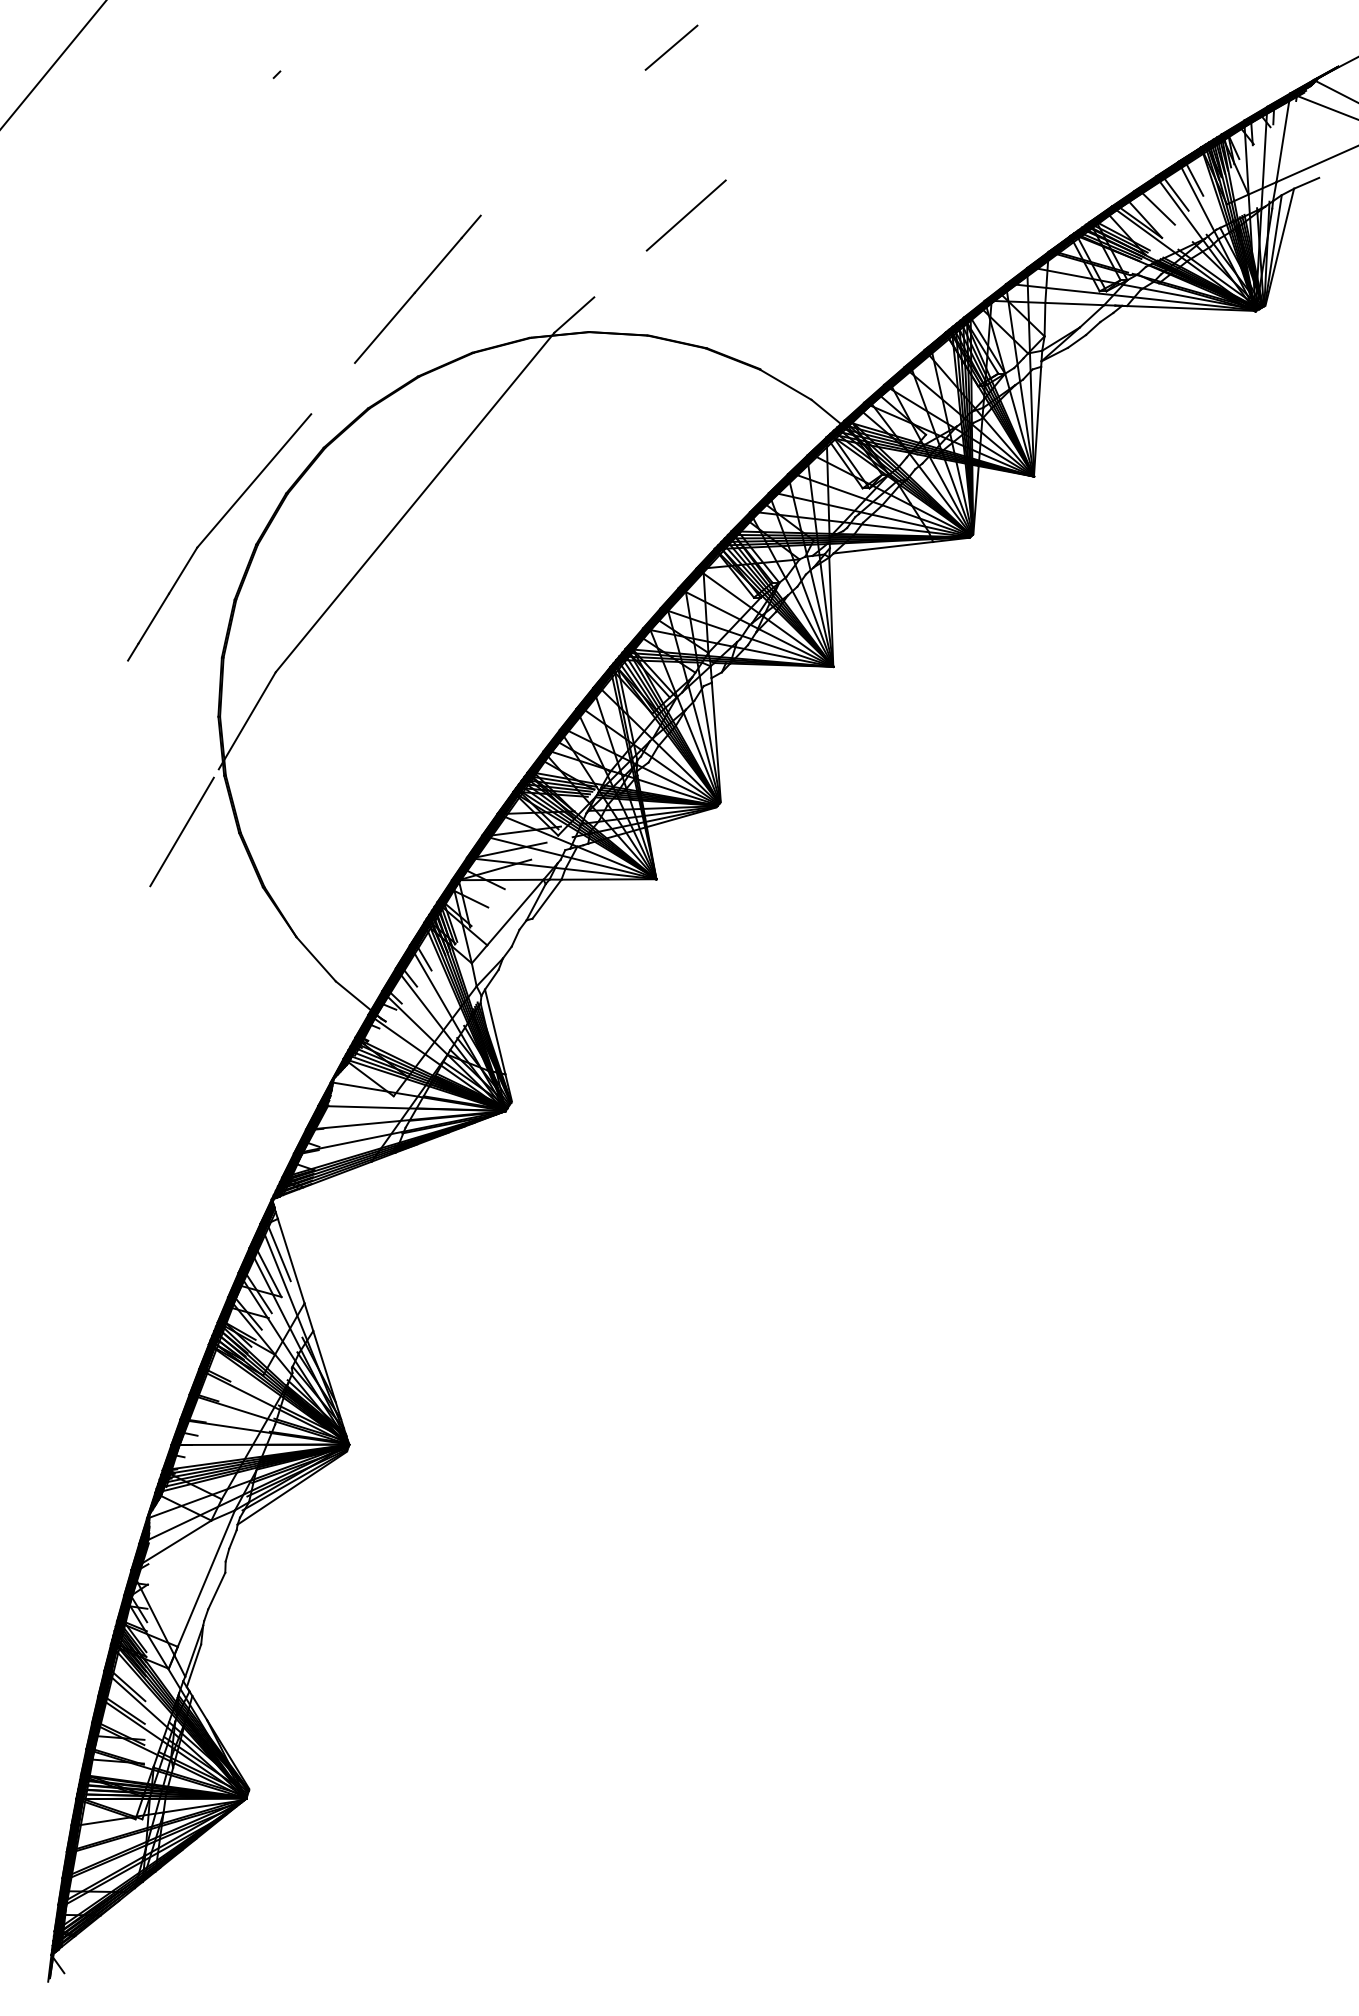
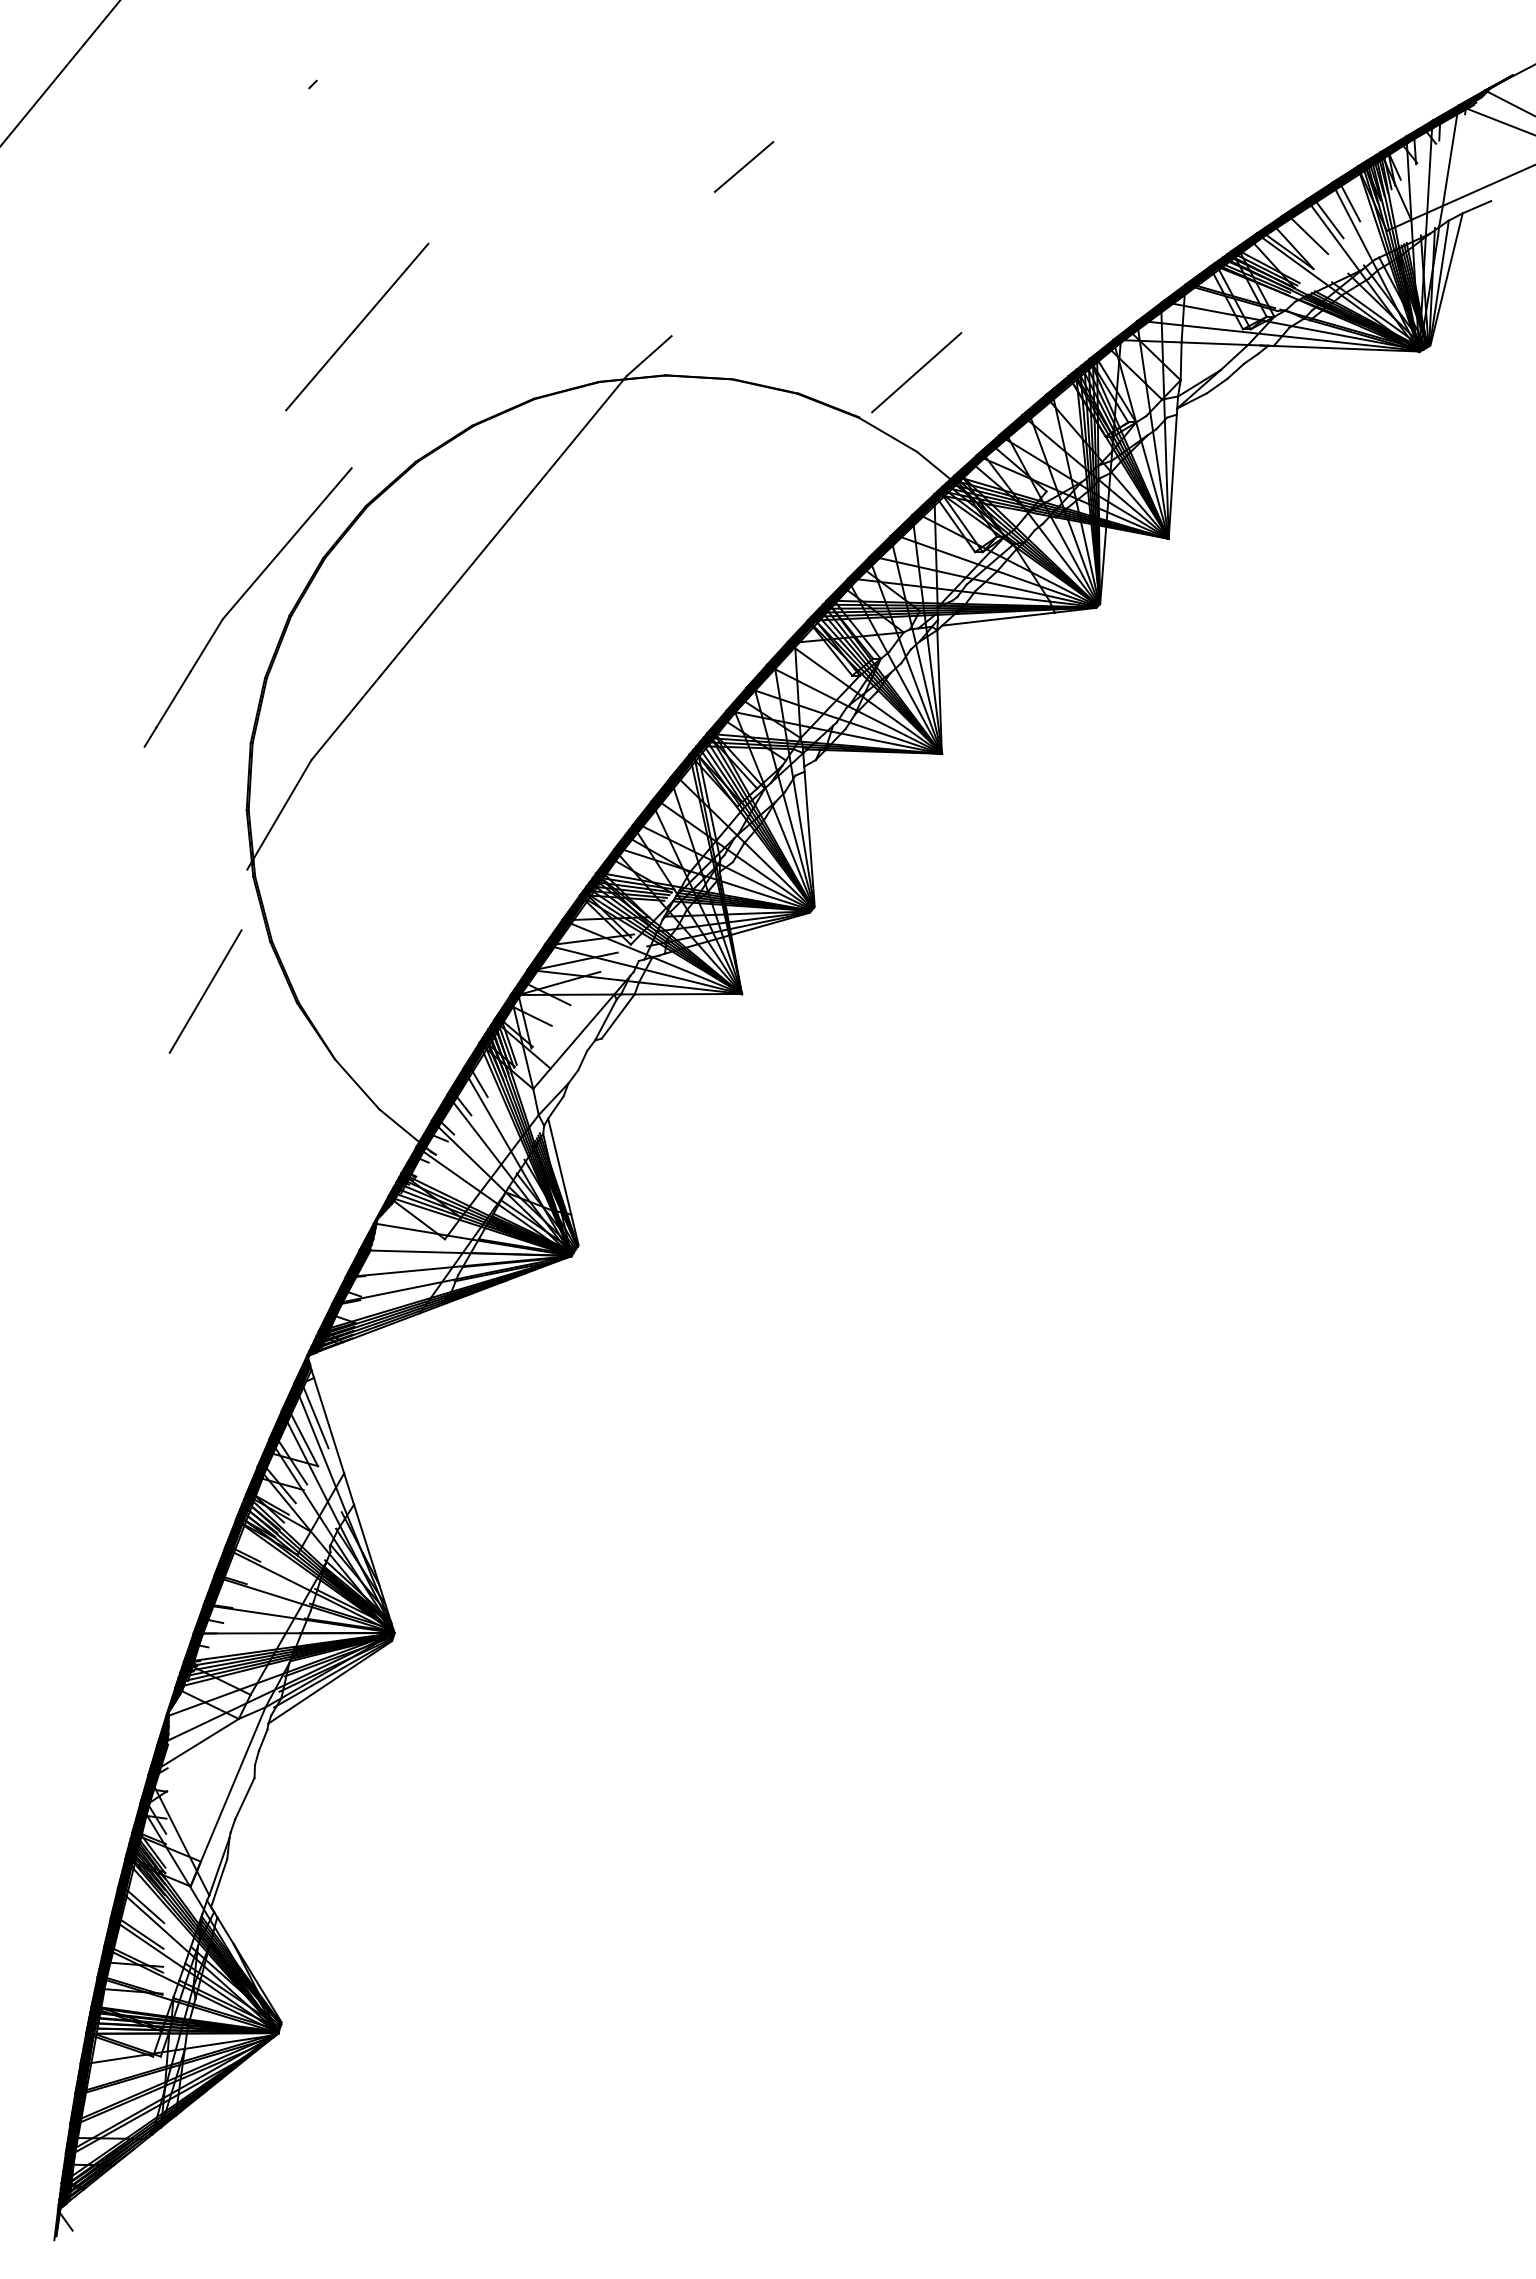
line: (671, 47) -> (743, 166), moved
line: (686, 215) -> (916, 372), moved
line: (418, 288) -> (357, 326), moved
line: (181, 831) -> (205, 991), moved

